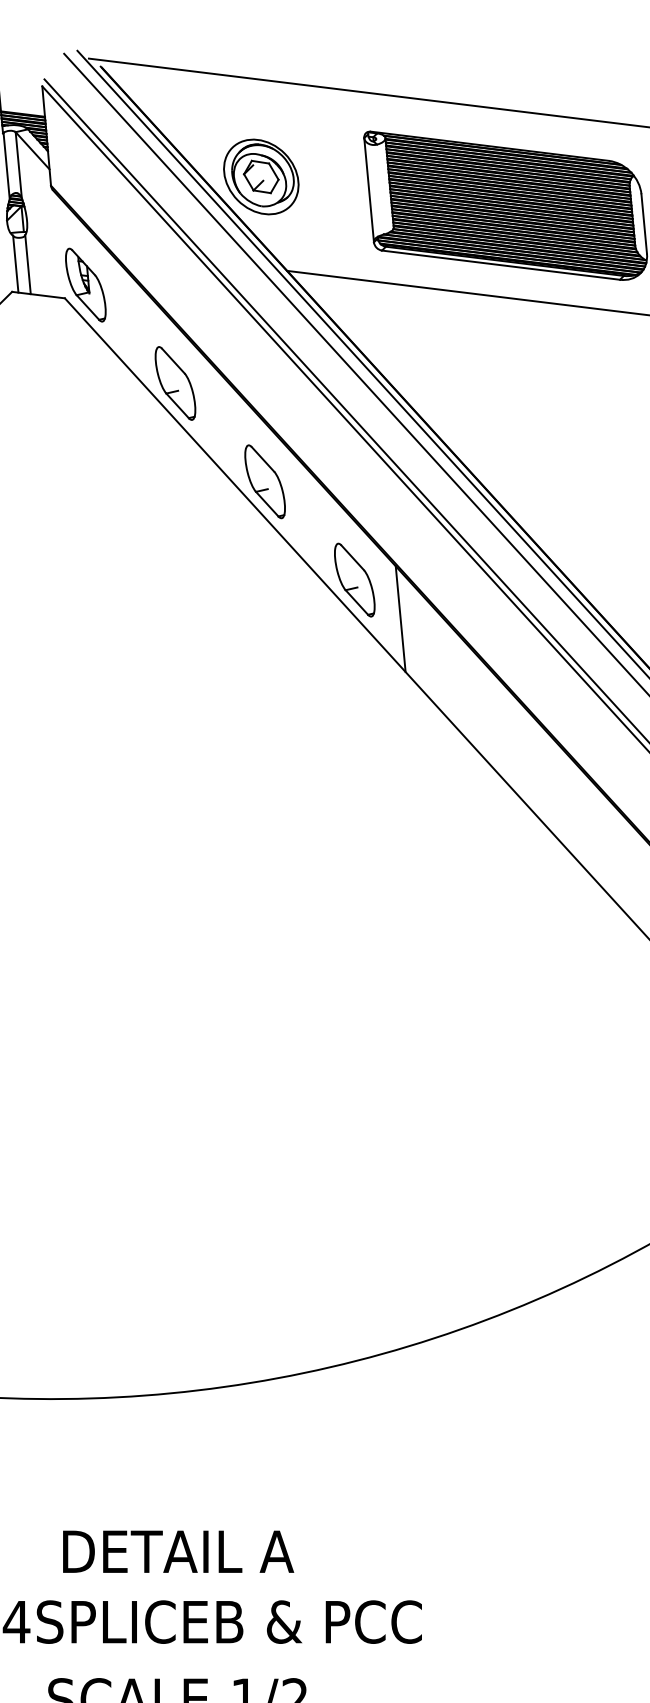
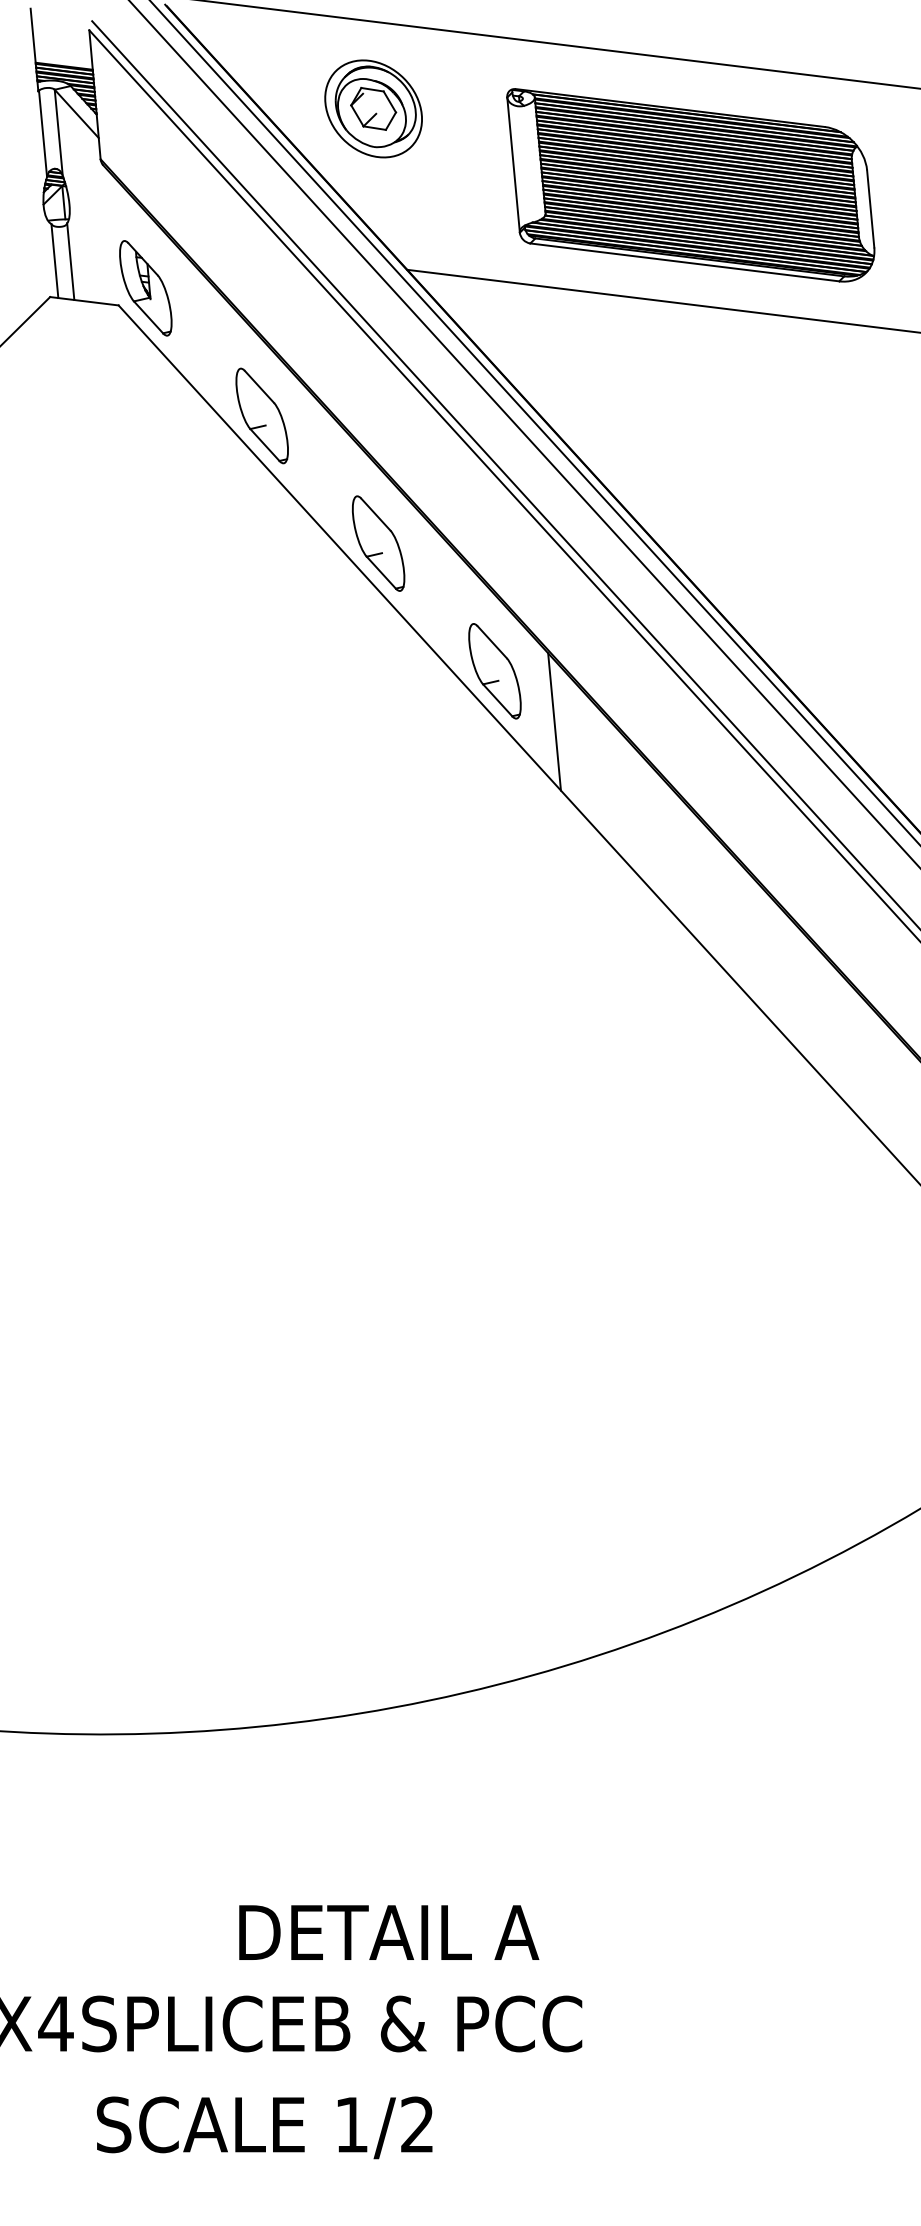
part: (261, 176) -> (373, 108), moved
text: (178, 1551) -> (389, 1932), moved

